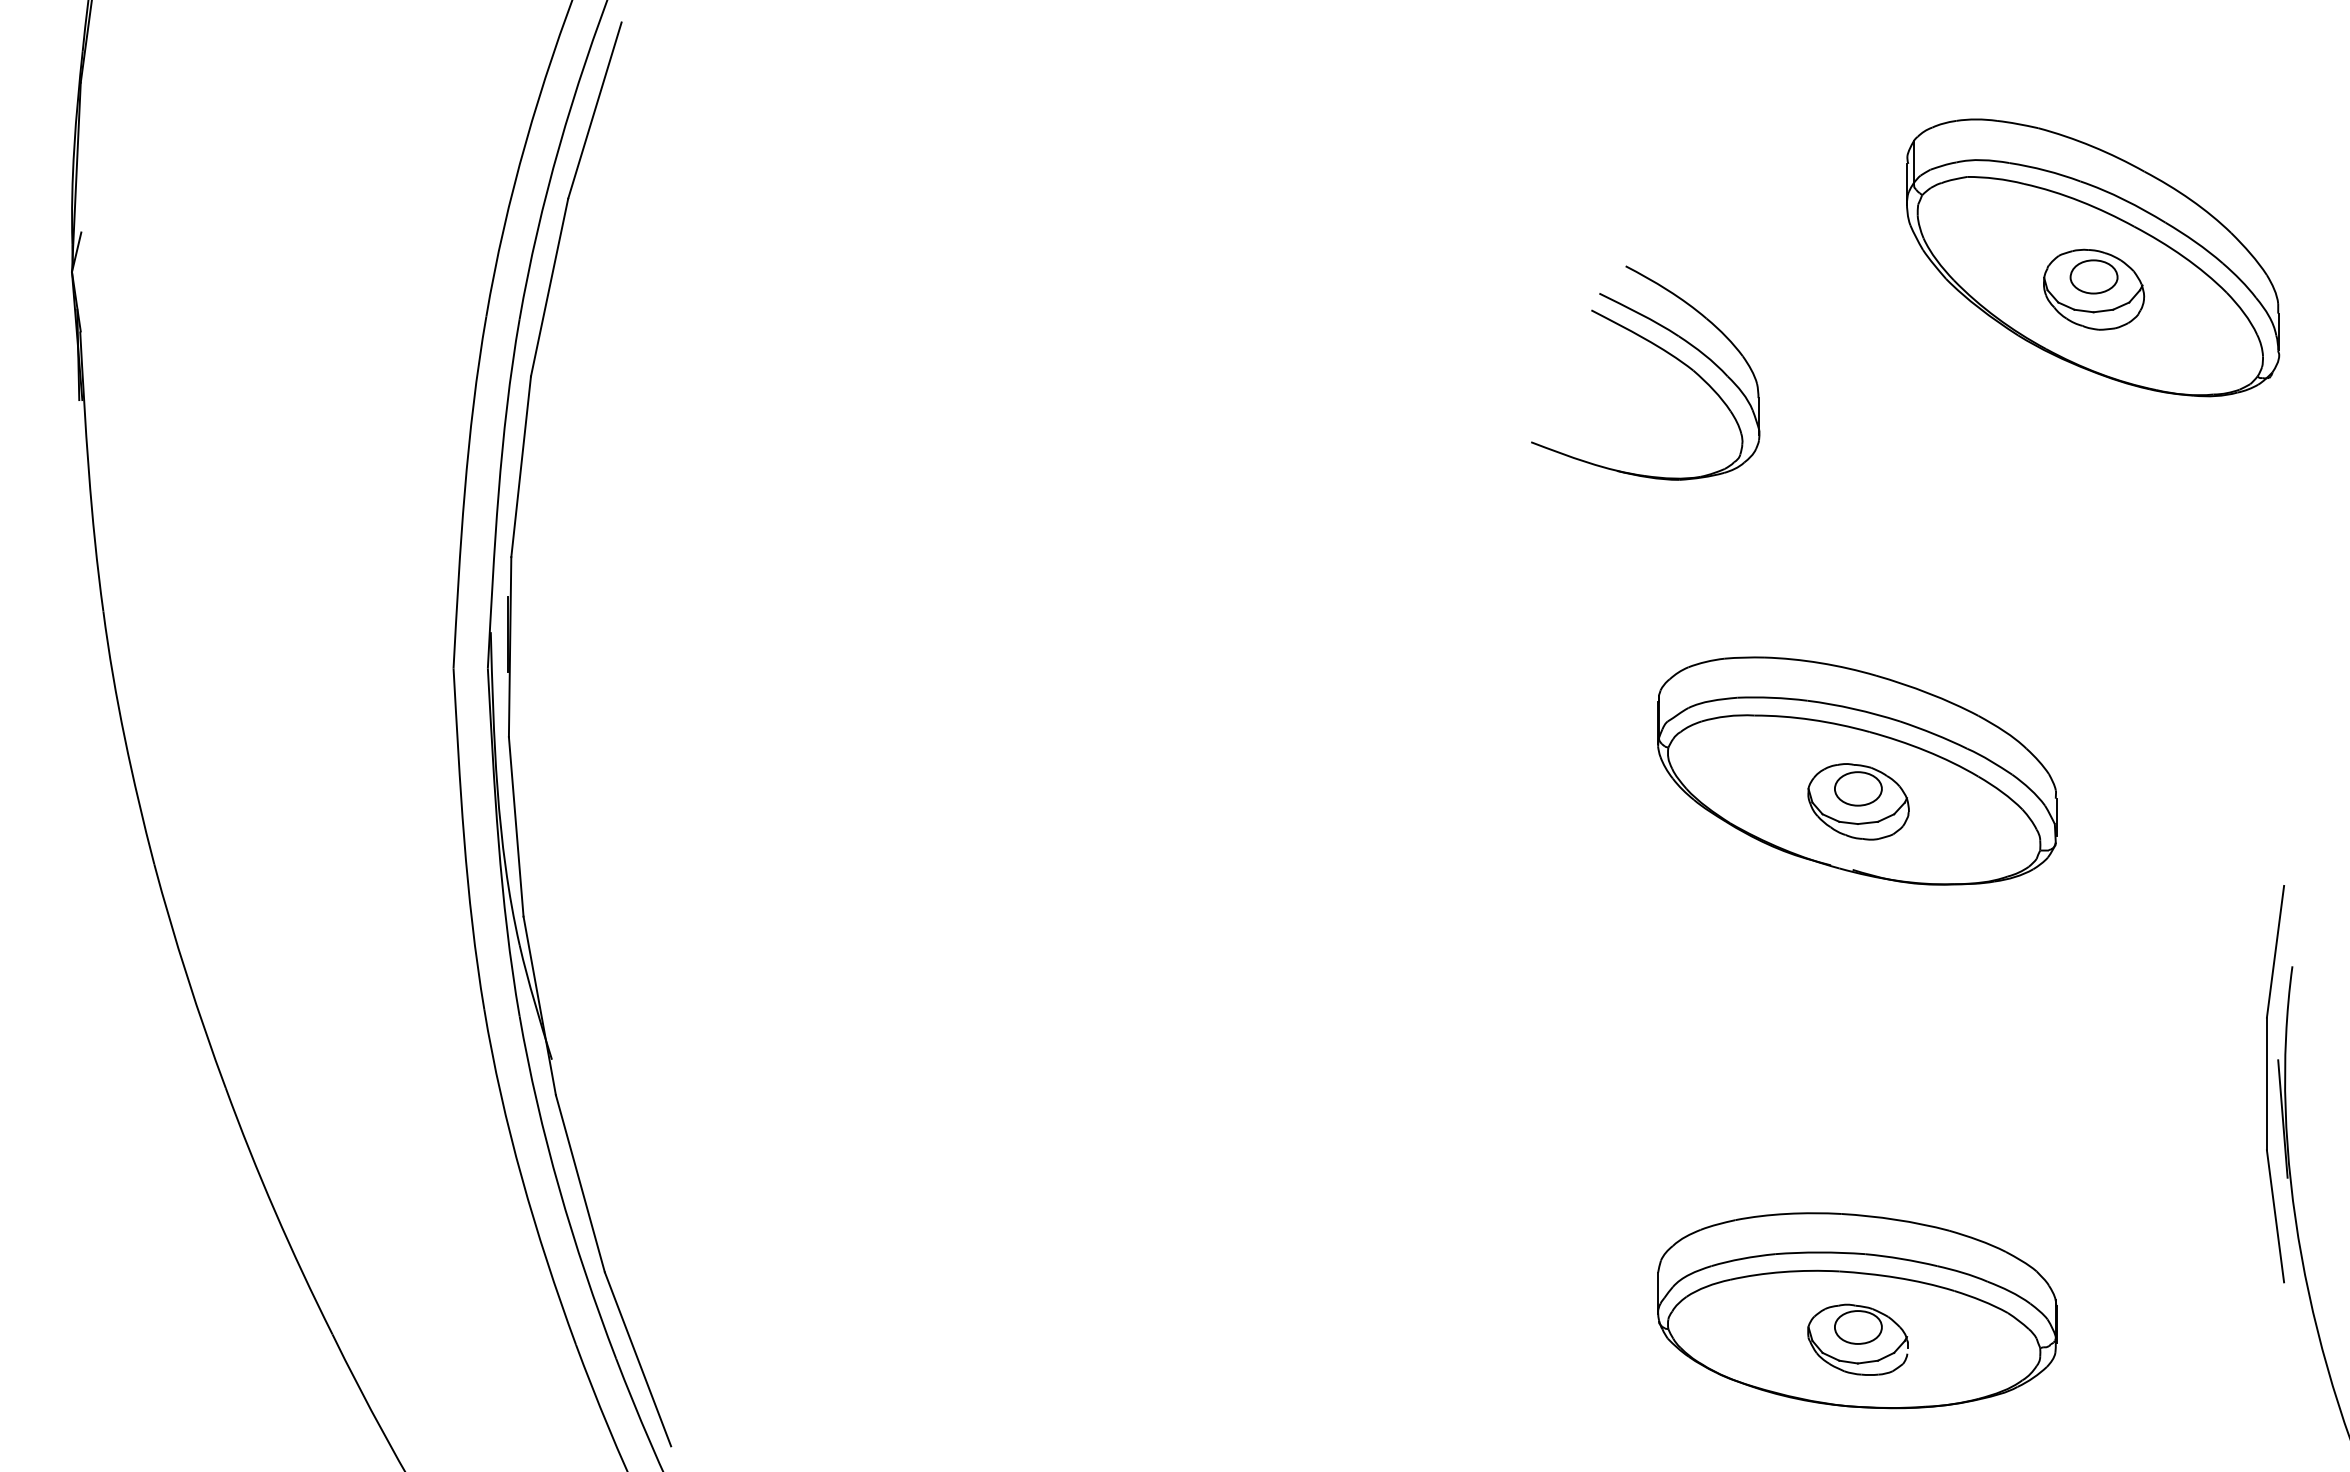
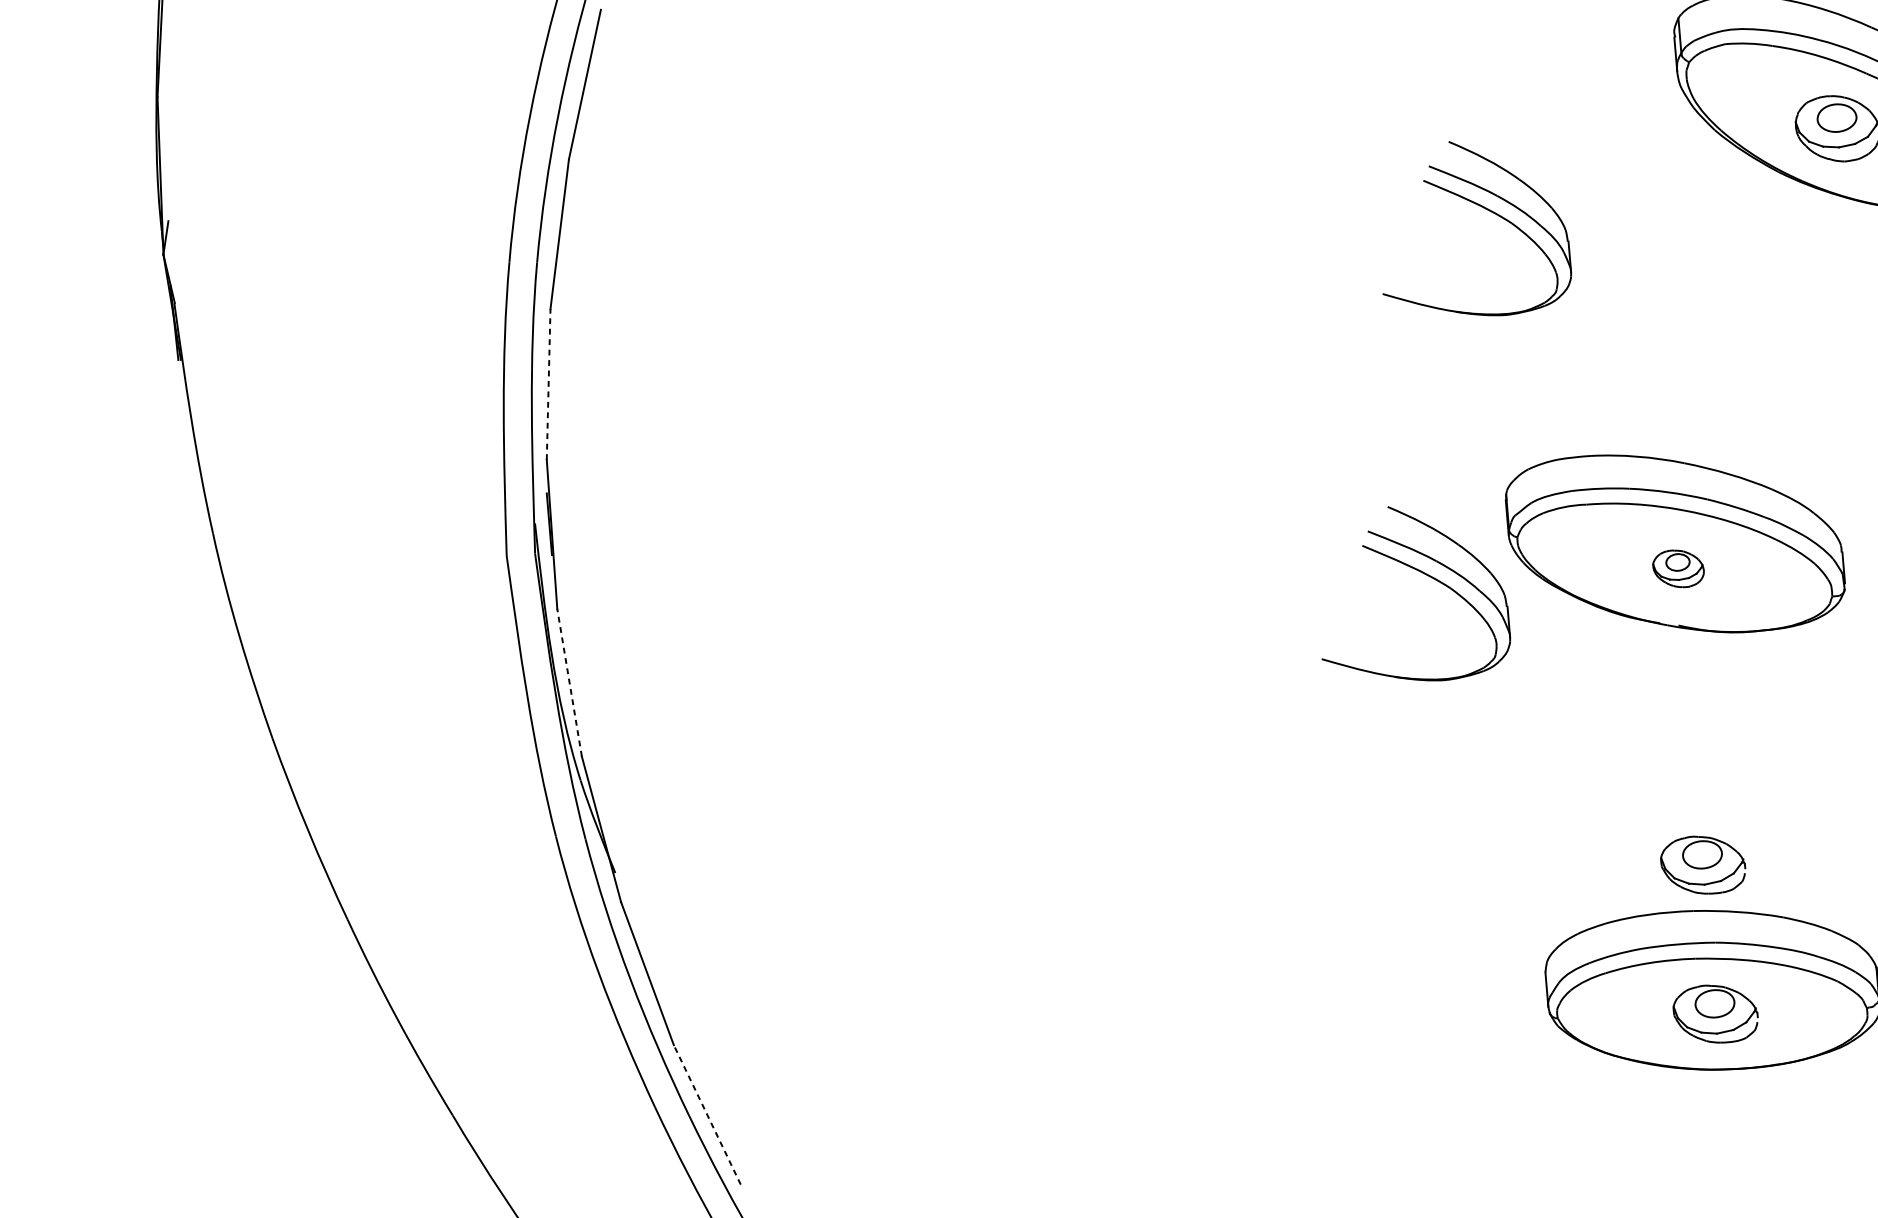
line: (521, 466) -> (548, 384), solid -> dashed
part: (1550, 781) -> (1422, 573), added
part: (1858, 801) -> (1678, 568), size x0.6
line: (516, 826) -> (569, 682), solid -> dashed
part: (1857, 1159) -> (1702, 864), added
line: (637, 1358) -> (706, 1114), solid -> dashed

